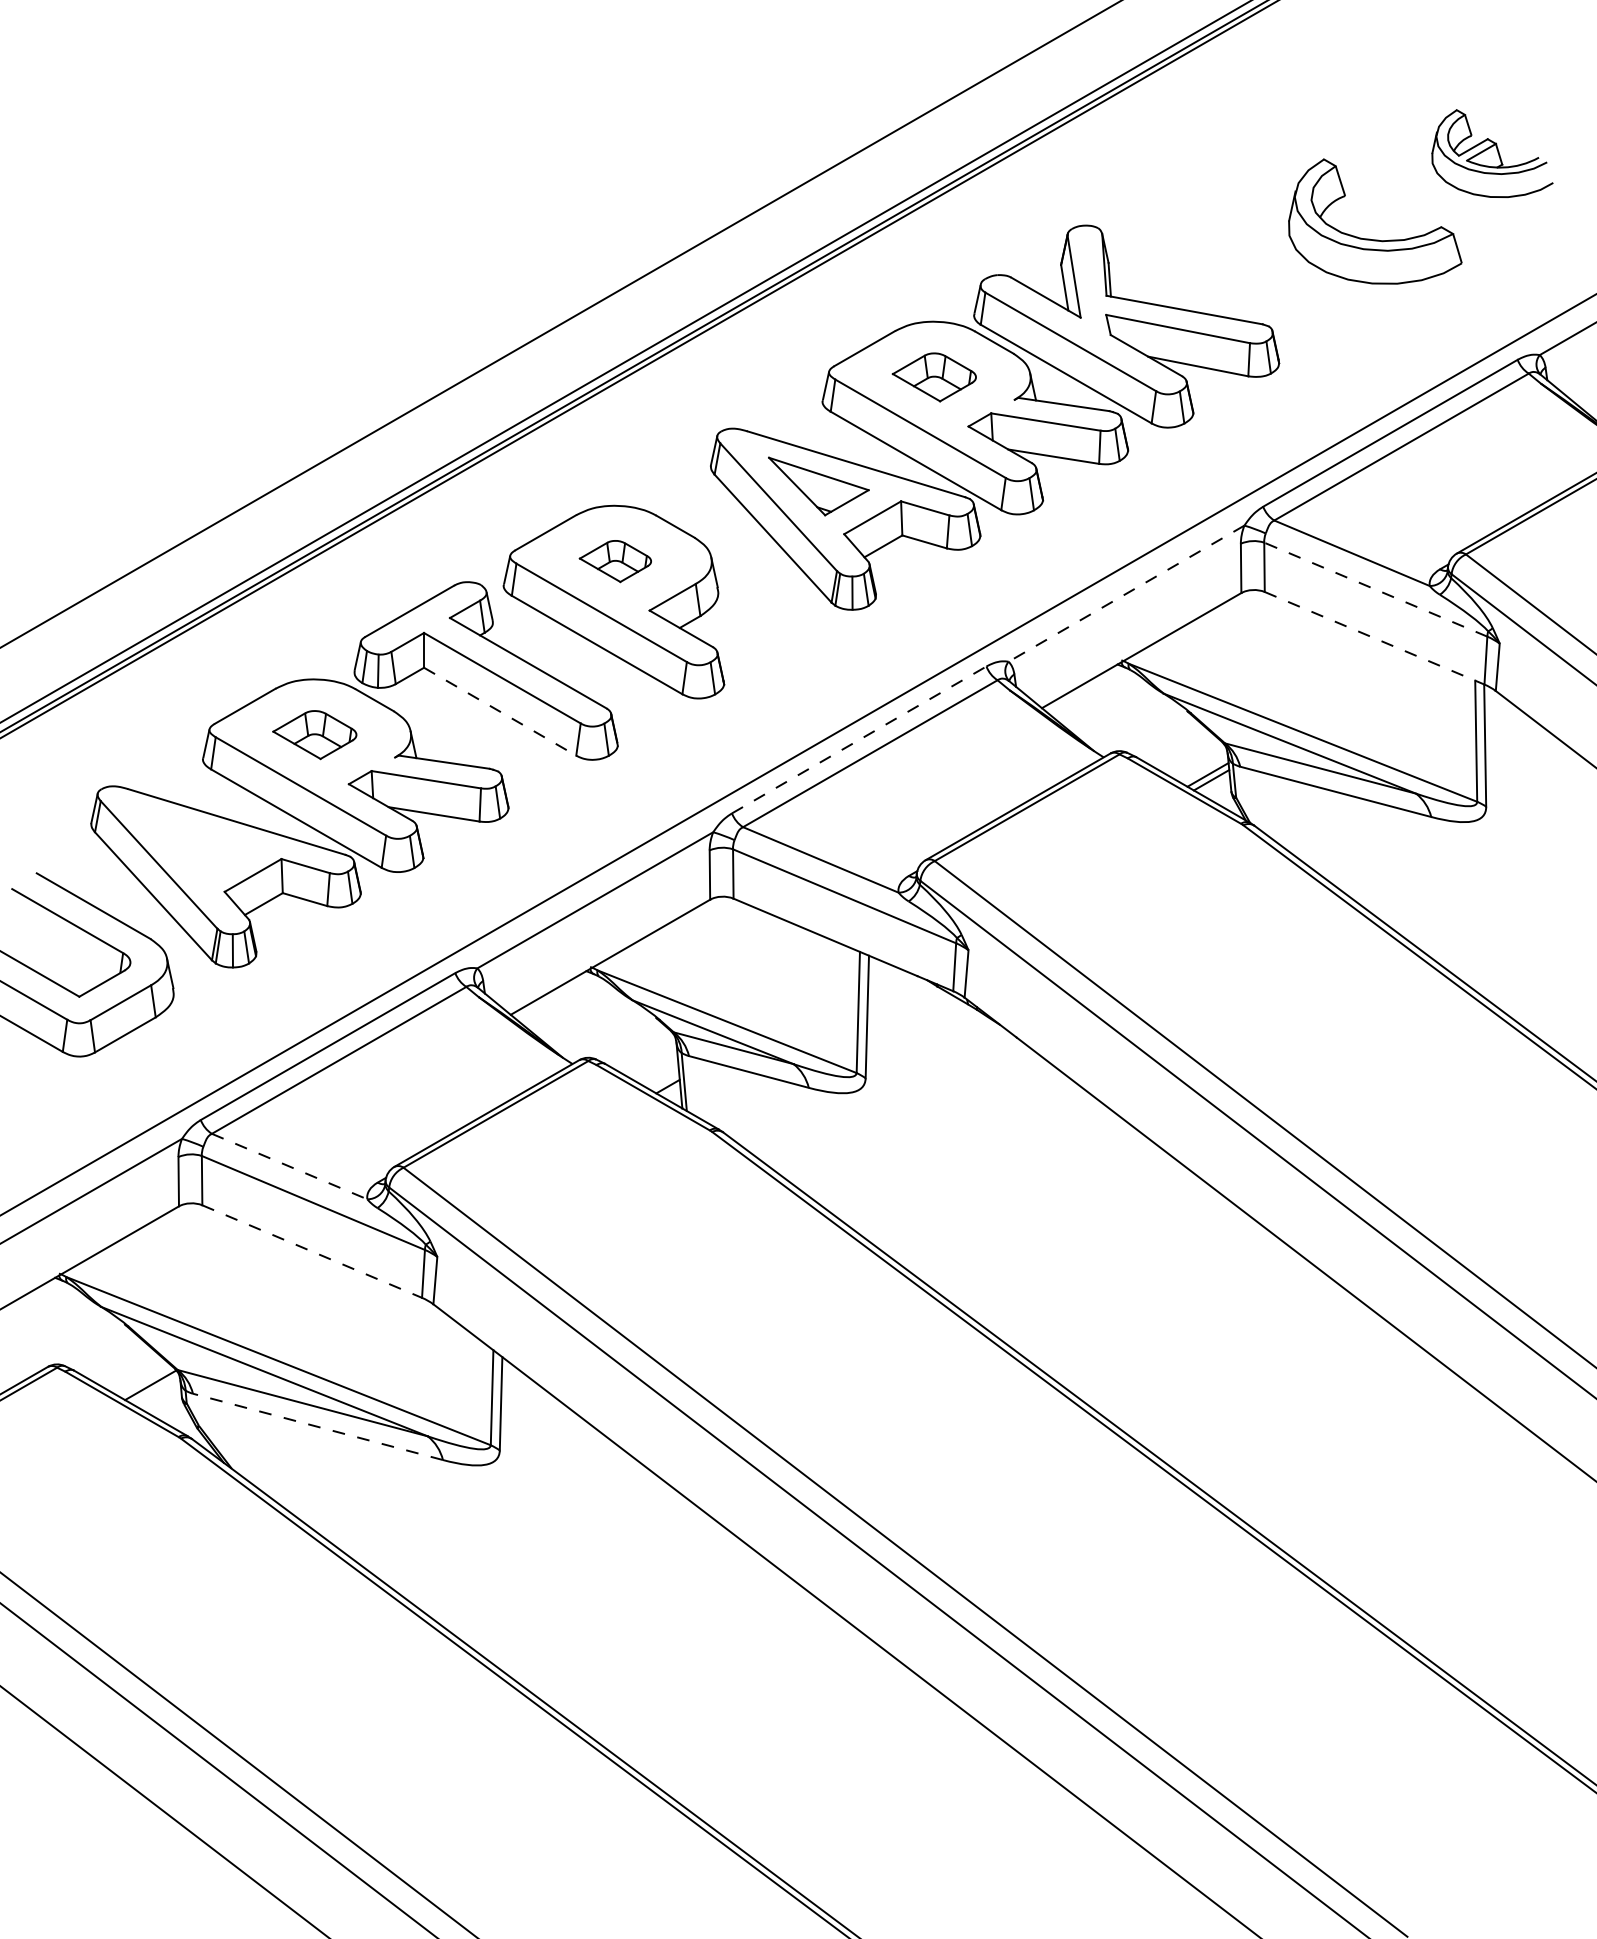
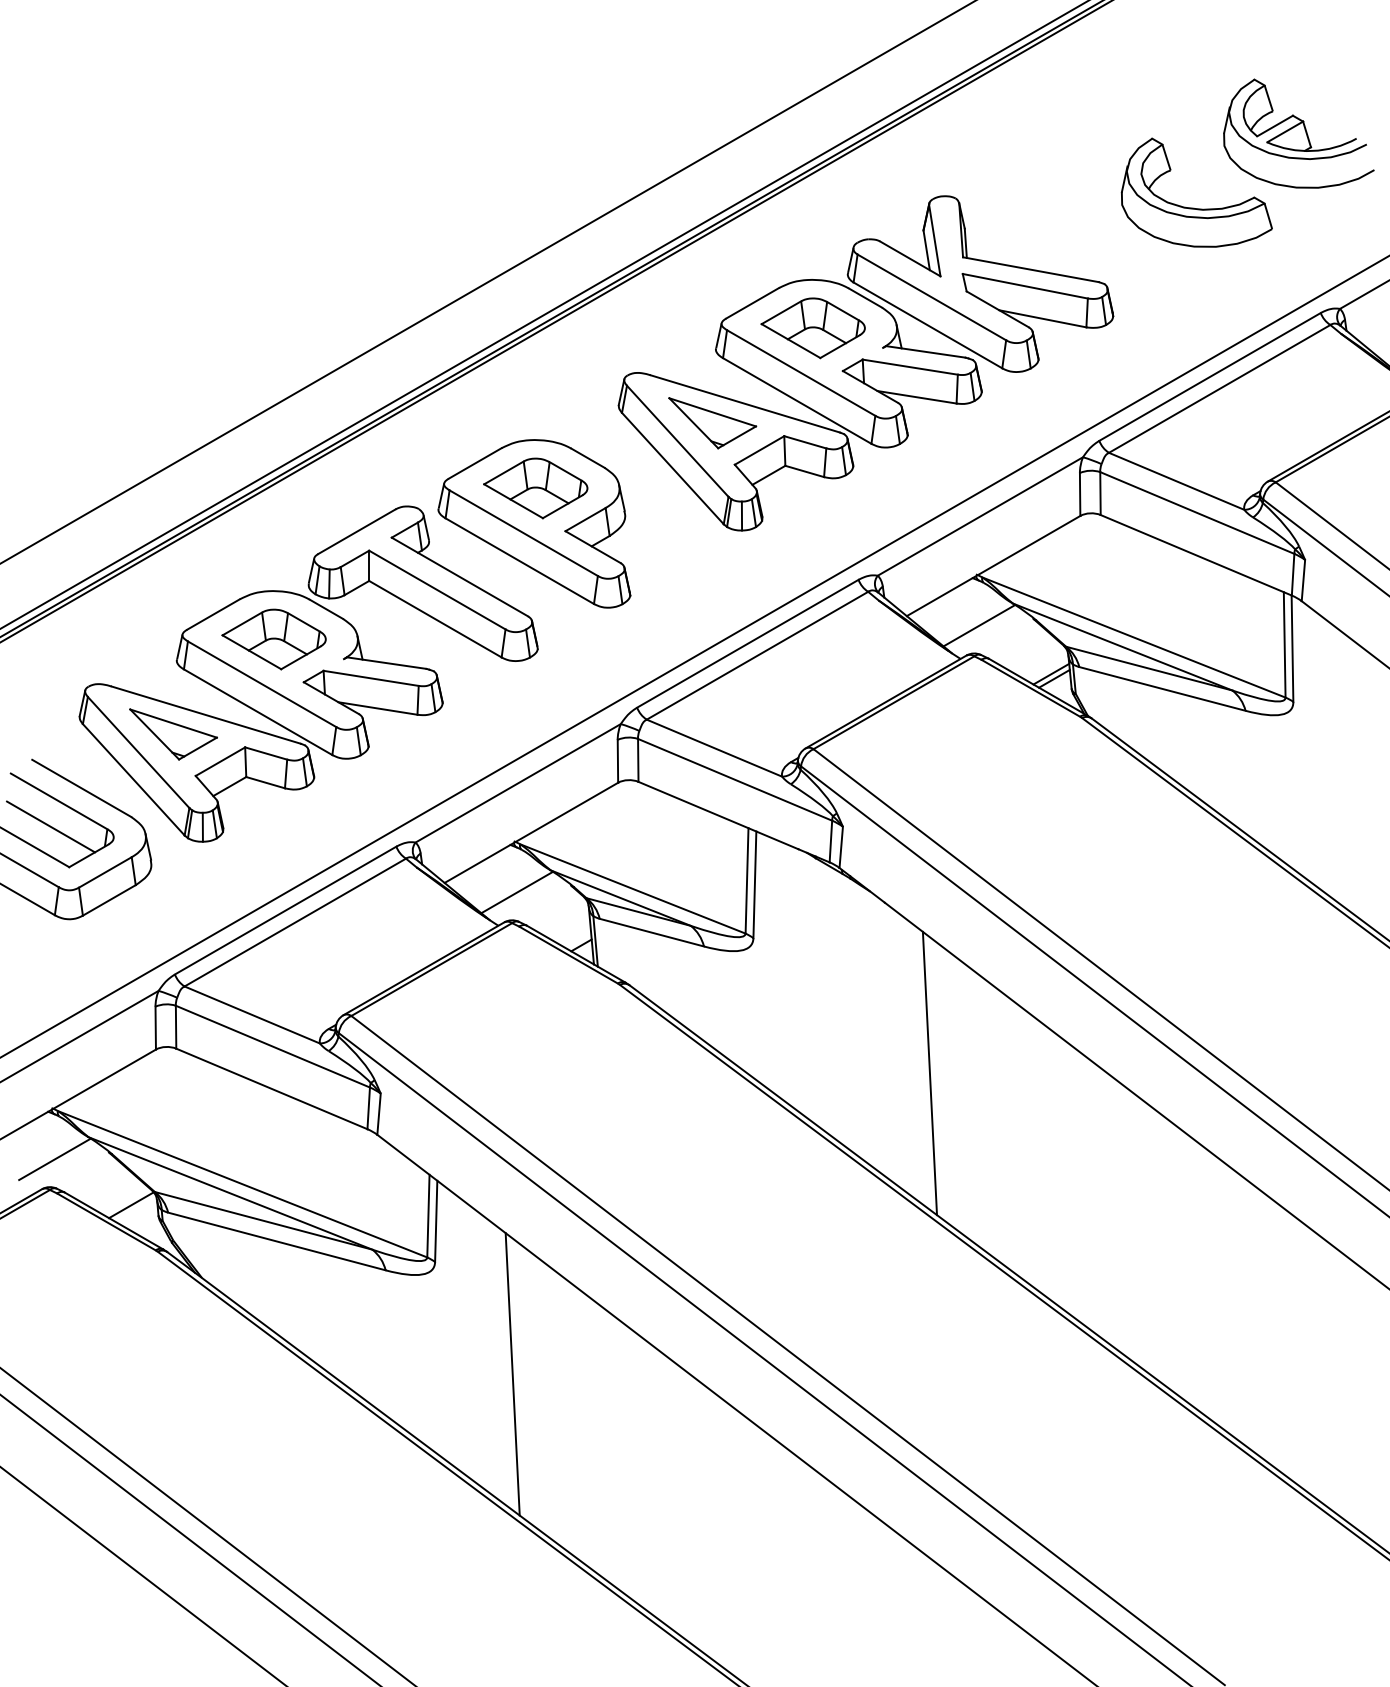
part: (1492, 153) -> (1298, 133), size x1.43
part: (934, 377) -> (813, 328), size x1.43
part: (615, 561) -> (535, 488), size x1.67
line: (1375, 589) -> (1197, 512), dashed -> solid
line: (1126, 593) -> (980, 516), dashed -> solid
line: (1375, 638) -> (1197, 555), dashed -> solid
line: (500, 711) -> (435, 619), dashed -> solid
line: (1125, 718) -> (979, 625), added
part: (314, 734) -> (273, 639), size x1.43
line: (859, 739) -> (748, 643), dashed -> solid
part: (199, 844) -> (173, 734), added
line: (57, 950) -> (50, 826), added
line: (593, 1025) -> (516, 892), added
line: (290, 1166) -> (252, 1014), dashed -> solid
line: (1068, 1233) -> (929, 1073), added
line: (312, 1251) -> (272, 1088), dashed -> solid
line: (62, 1332) -> (54, 1159), added
line: (317, 1426) -> (276, 1241), dashed -> solid
line: (588, 1579) -> (512, 1374), added

